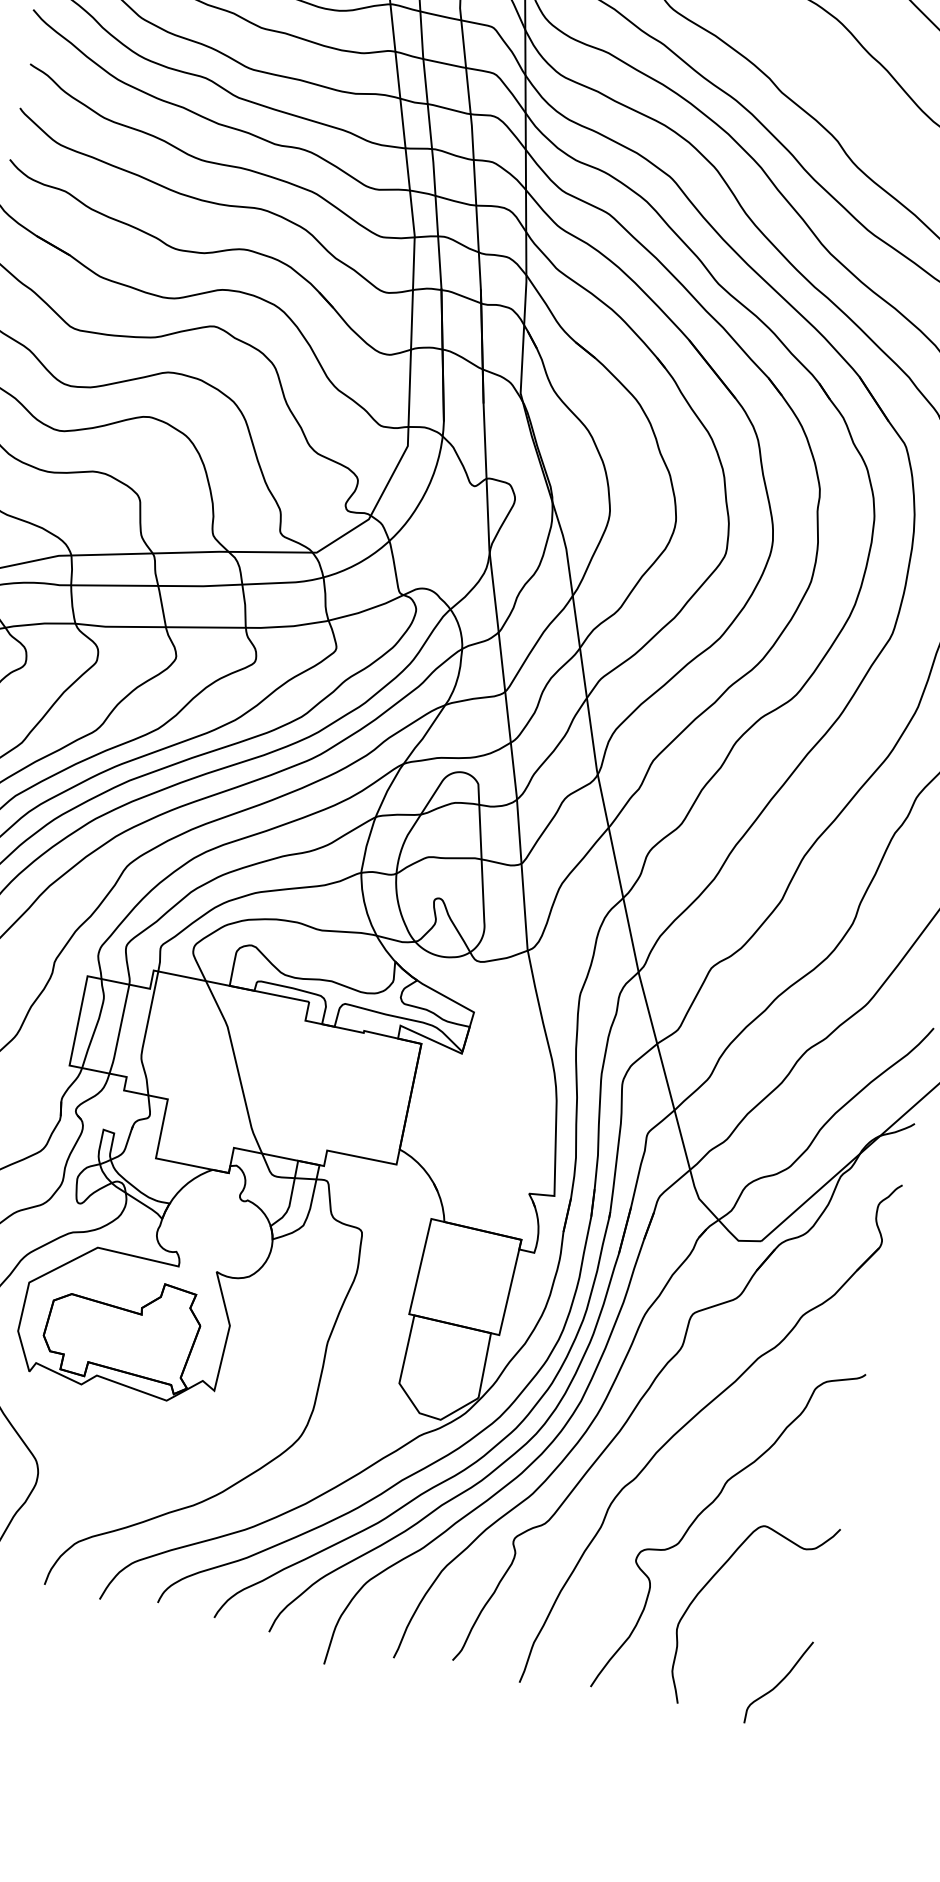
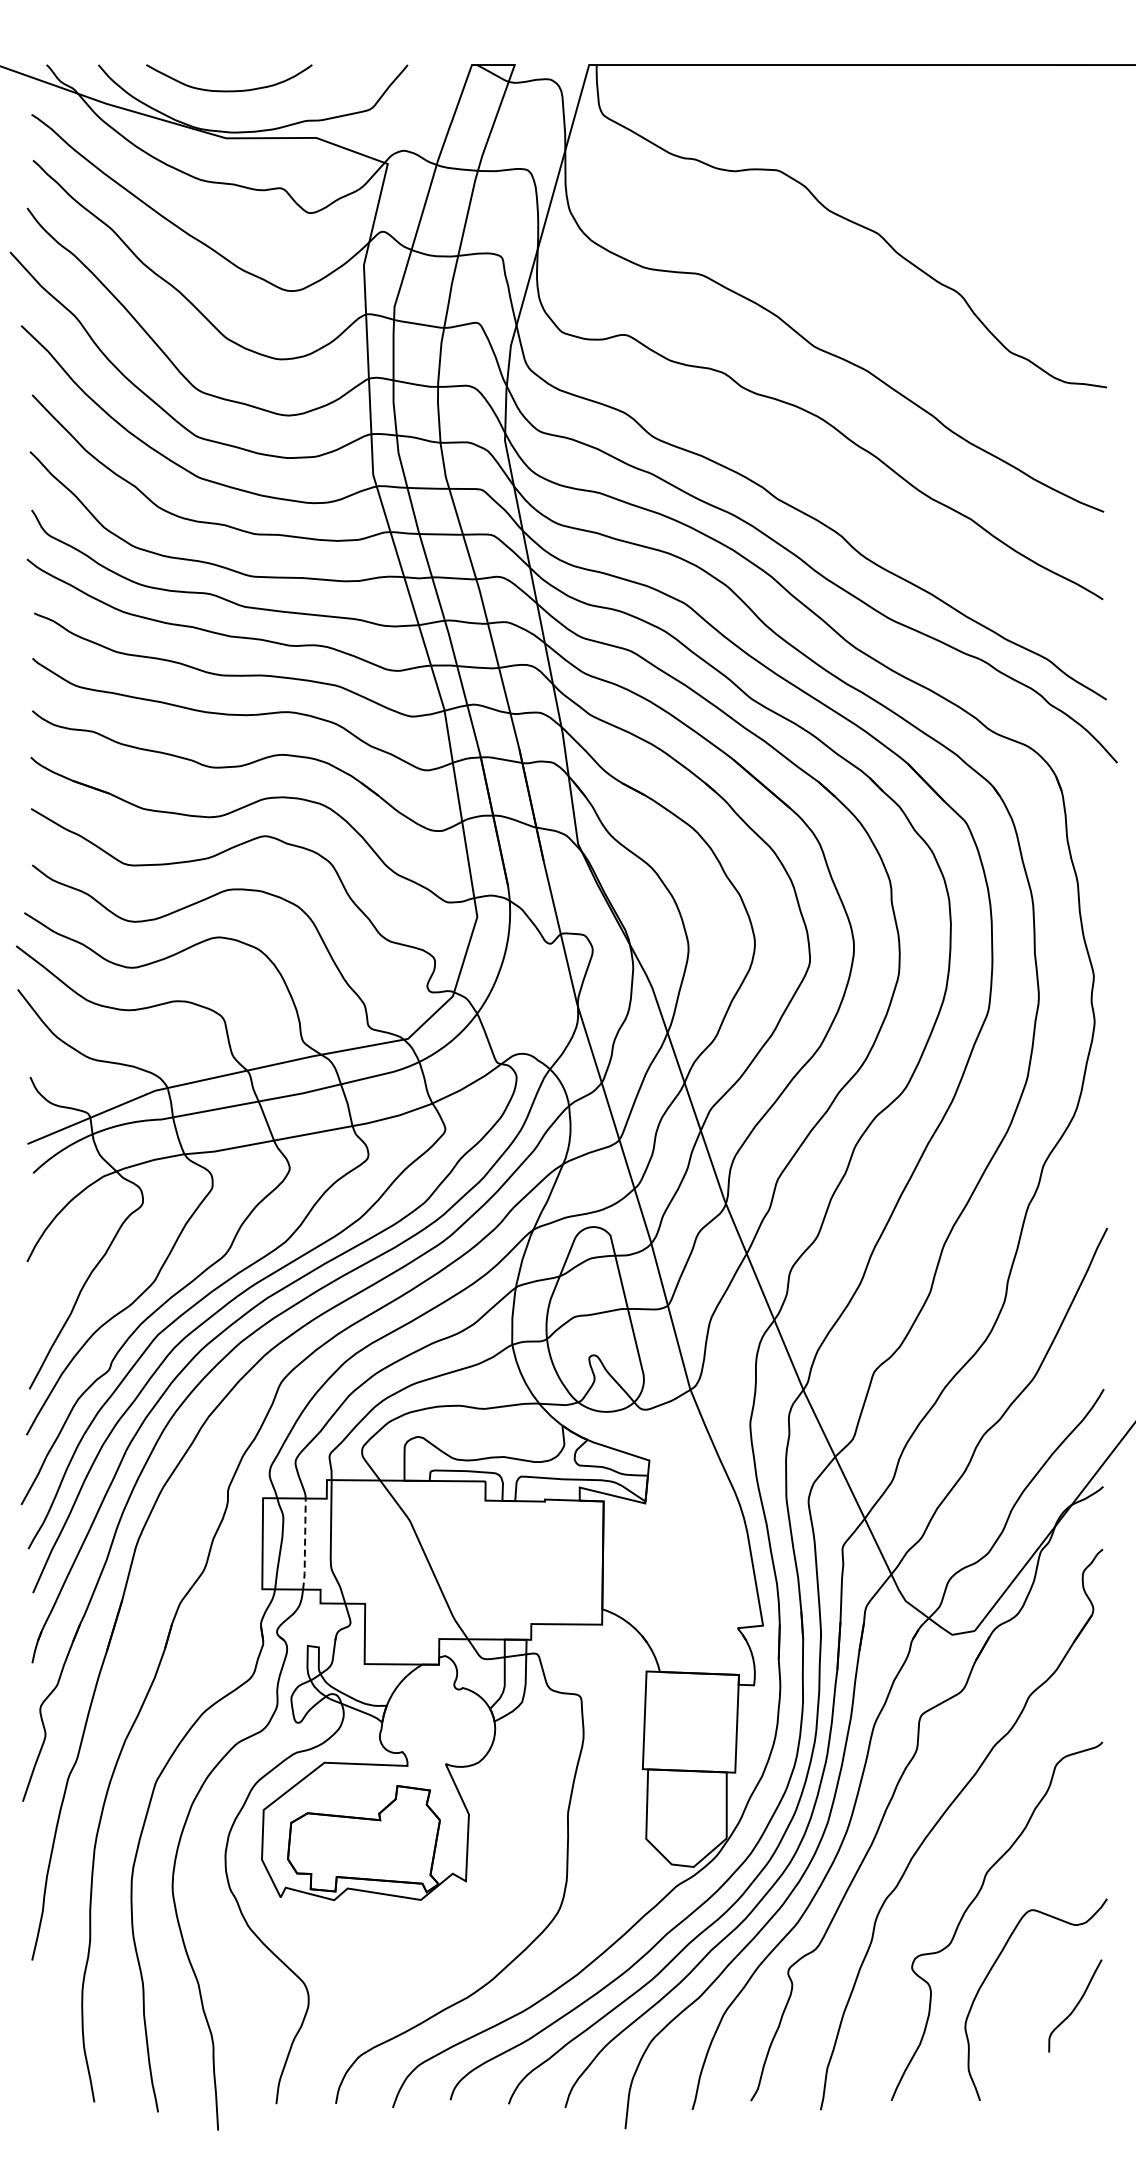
line: (120, 1030) -> (305, 1545), solid -> dashed
curve: (779, 1682) -> (1075, 2005), moved

